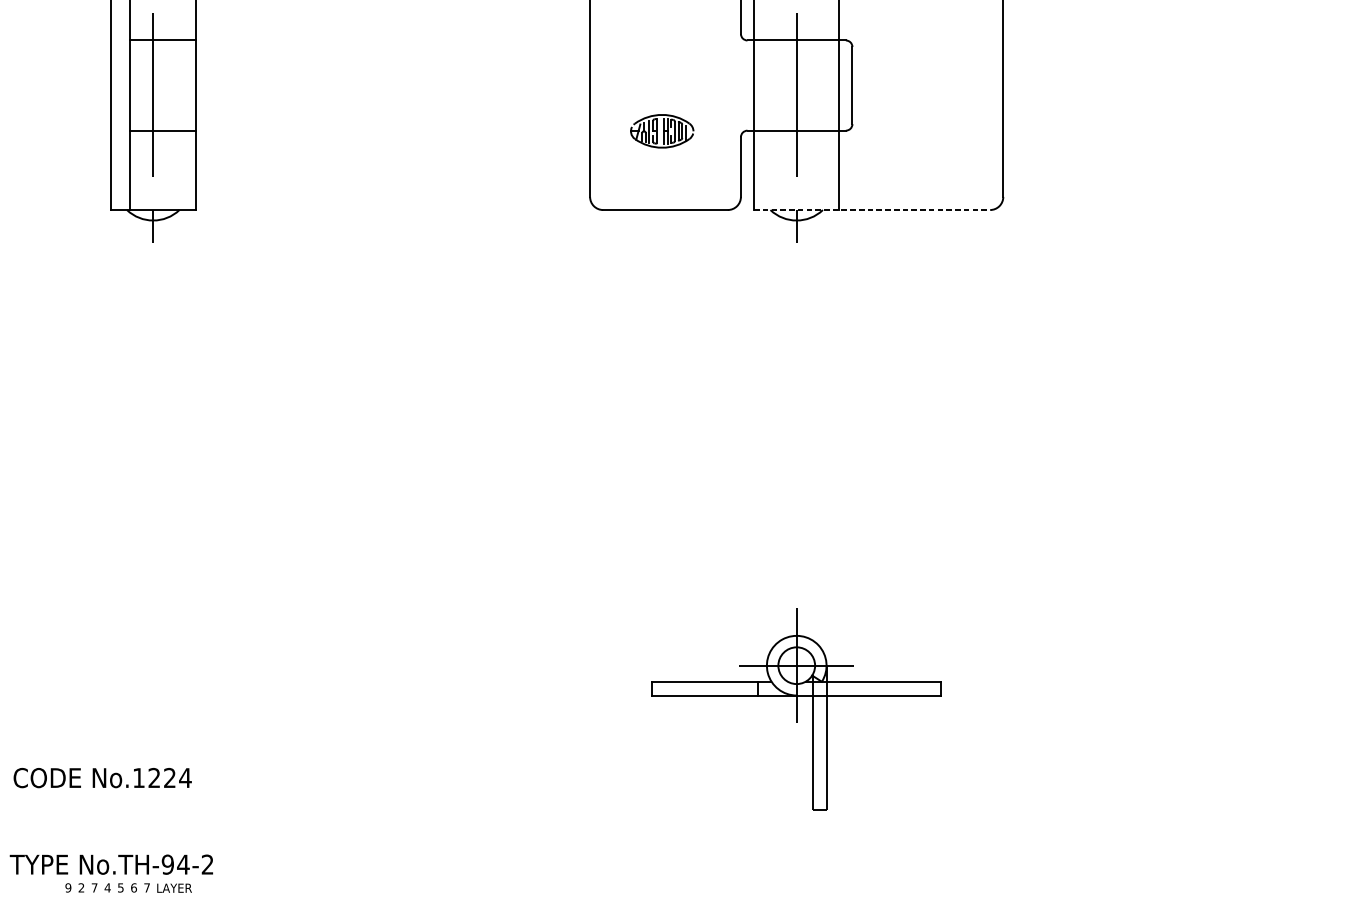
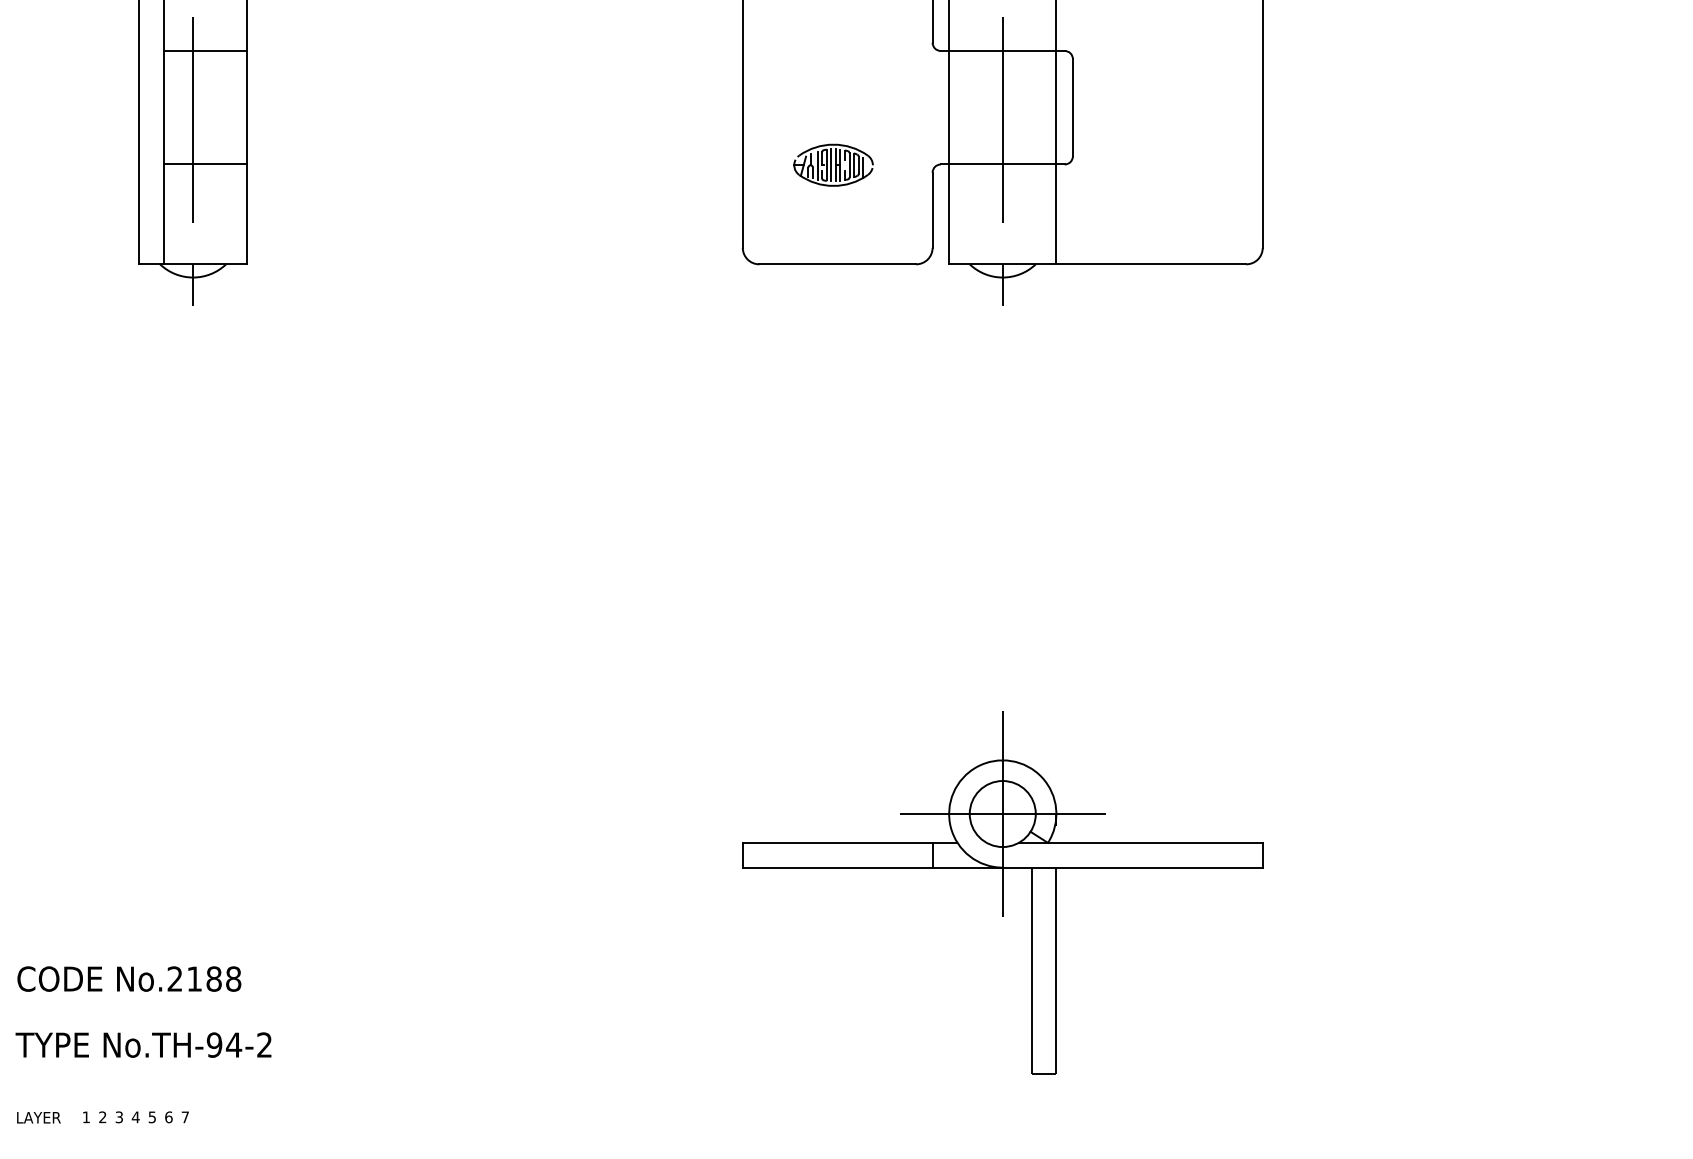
line: (660, 131) -> (831, 165), added
line: (871, 210) -> (1097, 264), dashed -> solid
part: (796, 709) -> (1002, 892), size x1.43
text: (162, 777) -> (204, 978), No.1224 -> No.2188
text: (111, 864) -> (143, 1044), moved
text: (68, 888) -> (86, 1117), 9 -> 1
text: (93, 888) -> (118, 1117), 7 -> 3
text: (174, 888) -> (38, 1117), moved

